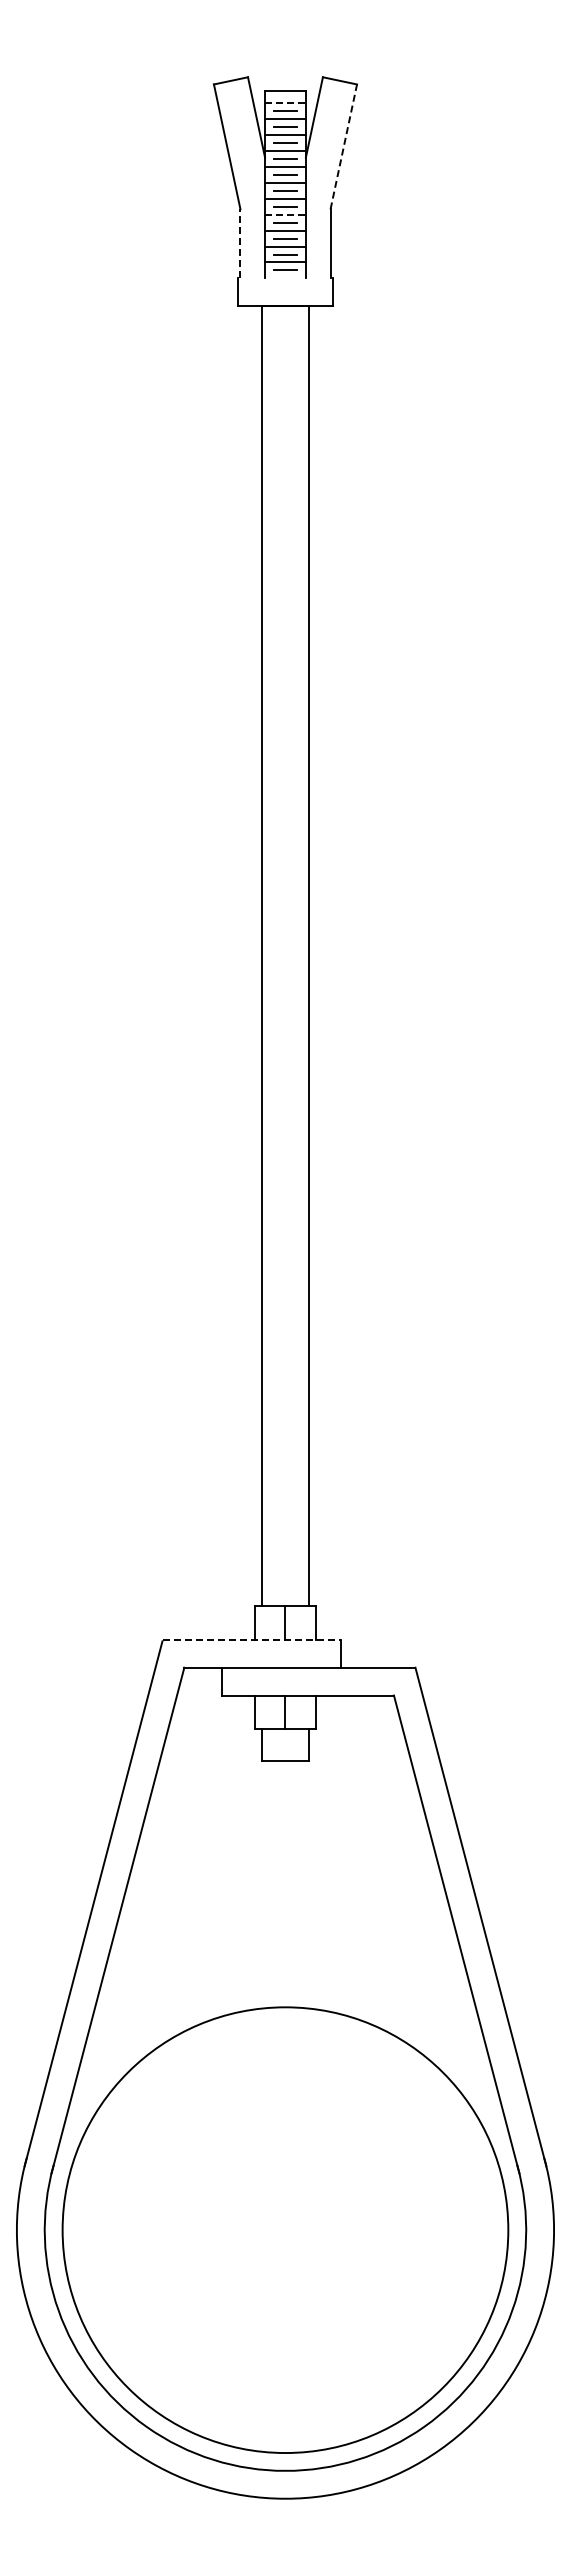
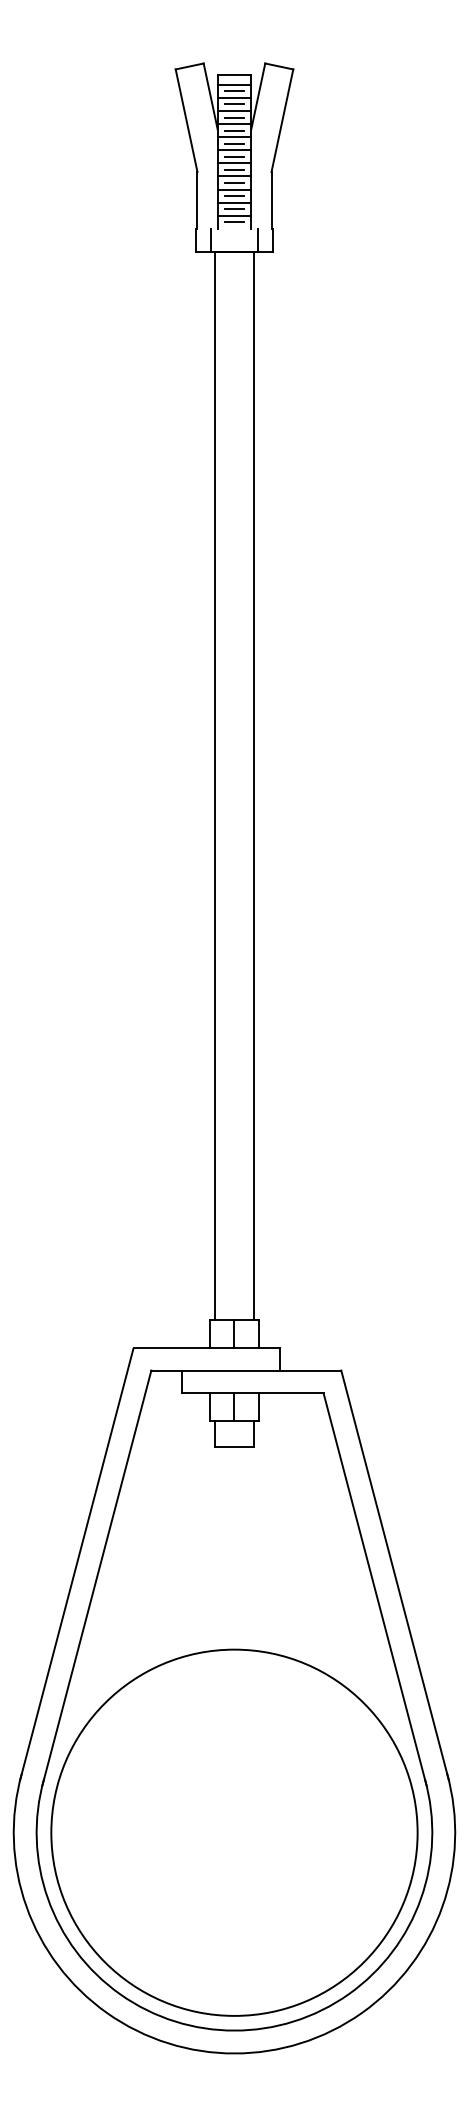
line: (285, 103) -> (234, 85), dashed -> solid
line: (343, 146) -> (282, 120), dashed -> solid
line: (285, 214) -> (234, 176), dashed -> solid
line: (240, 243) -> (197, 200), dashed -> solid
line: (257, 292) -> (211, 240), added
line: (313, 292) -> (257, 240), added
line: (252, 1639) -> (207, 1347), dashed -> solid

